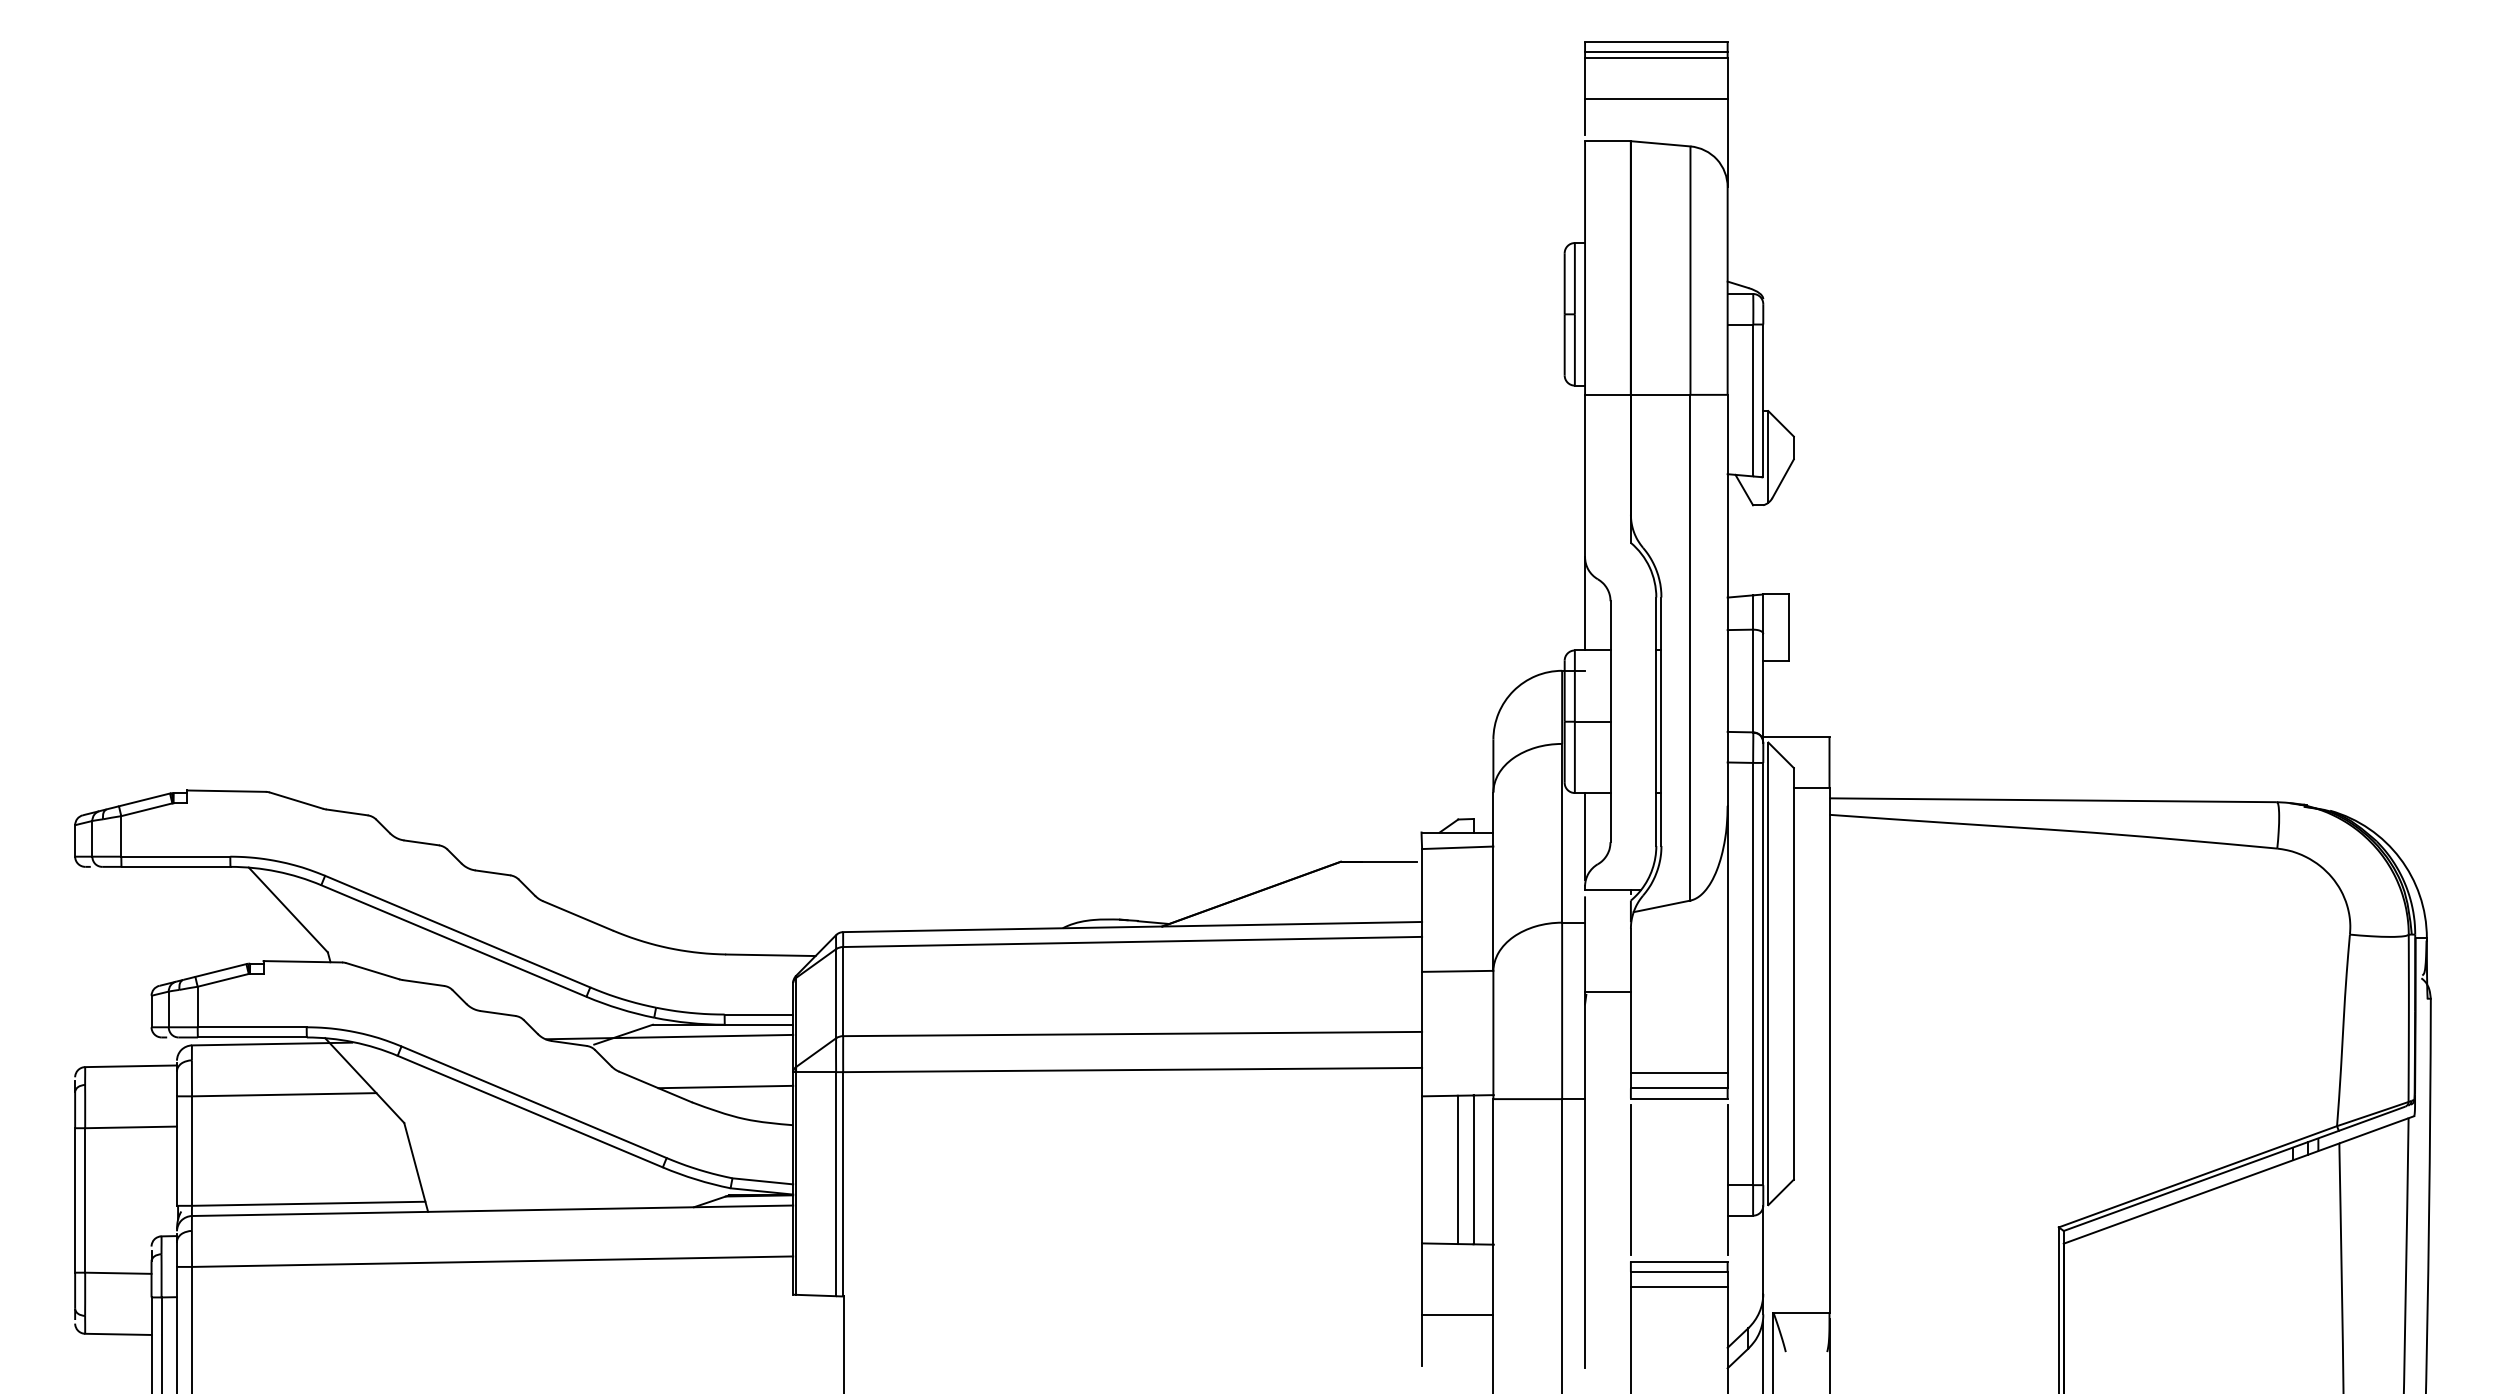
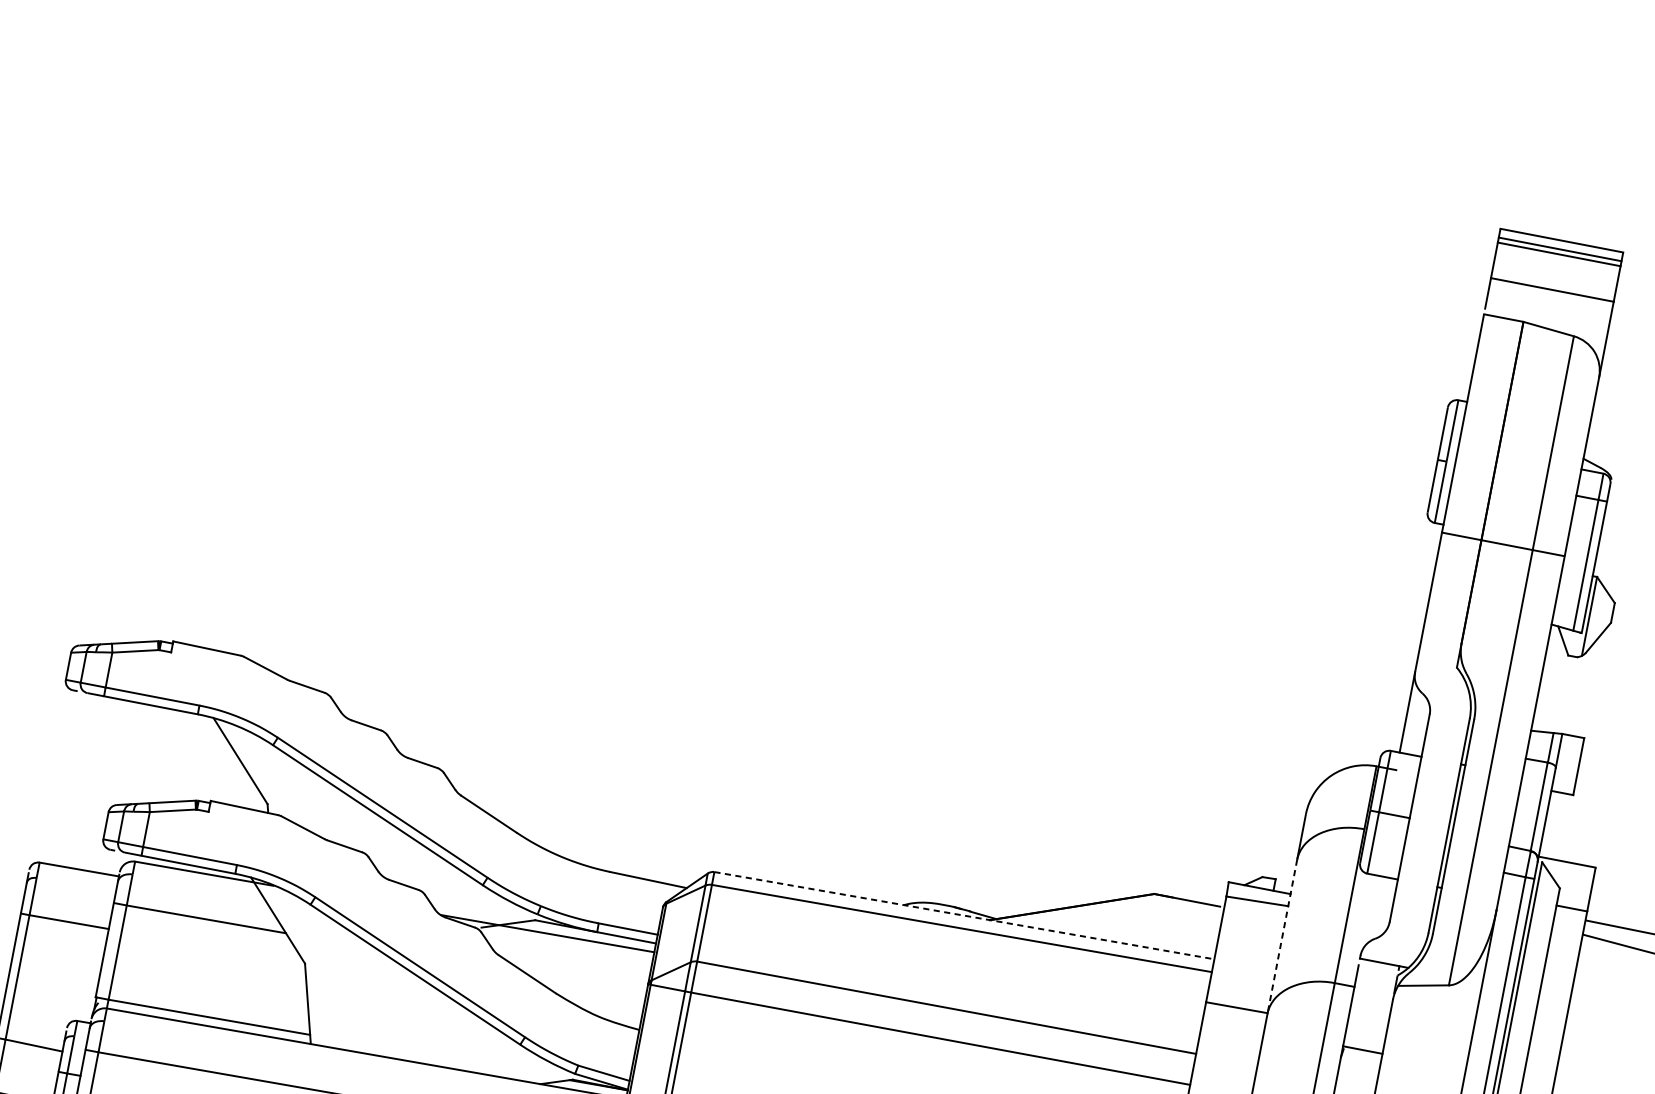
line: (1585, 836) -> (1369, 912), removed
line: (1493, 882) -> (1282, 937), solid -> dashed
line: (1133, 927) -> (965, 916), solid -> dashed
line: (725, 1086) -> (587, 985), removed

